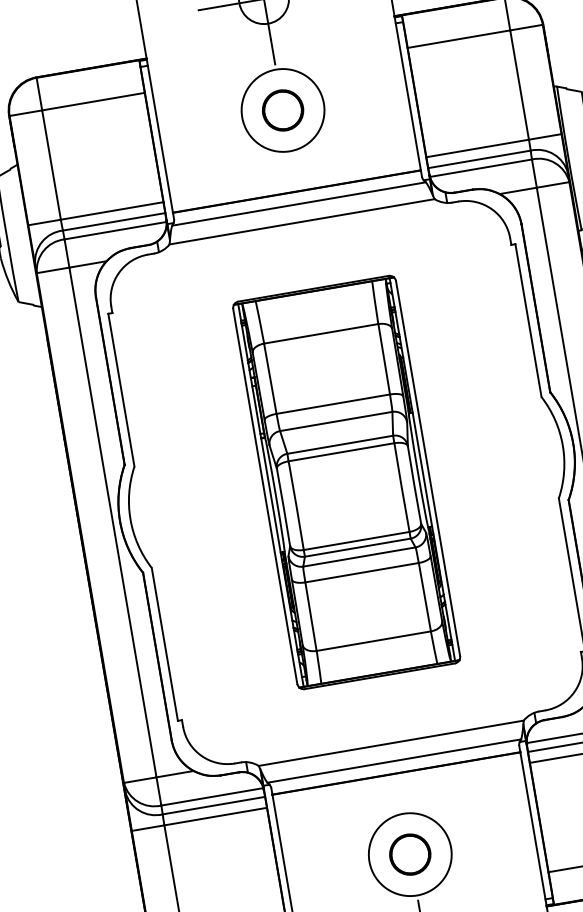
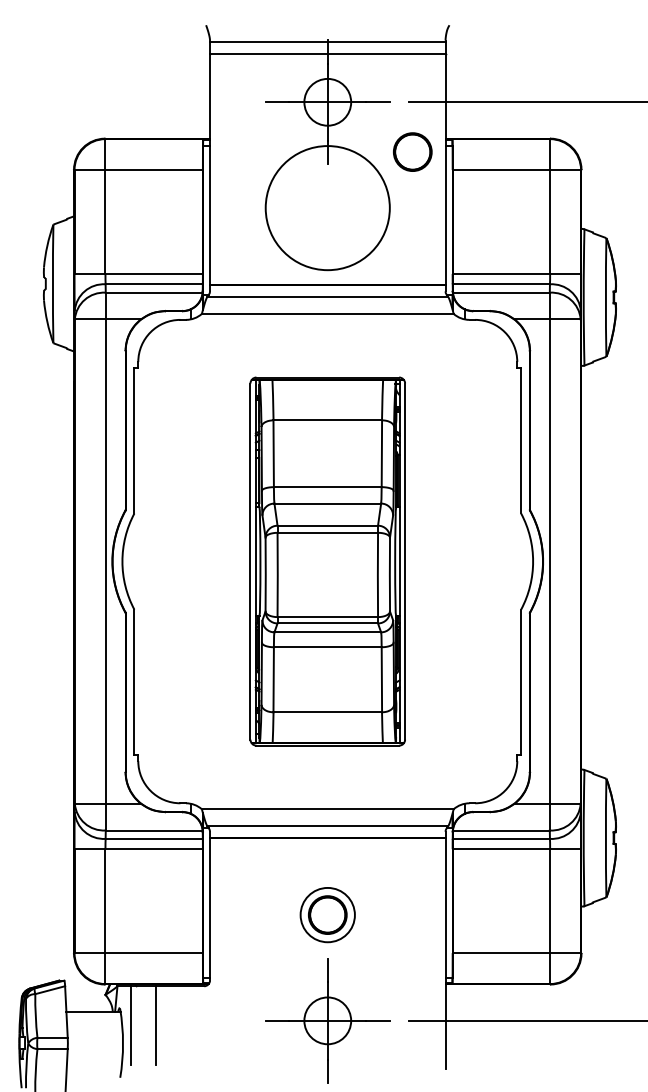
circle: (282, 109) -> (327, 207), size x1.6
circle: (282, 109) -> (412, 151), moved
circle: (409, 854) -> (327, 914), size x0.7

